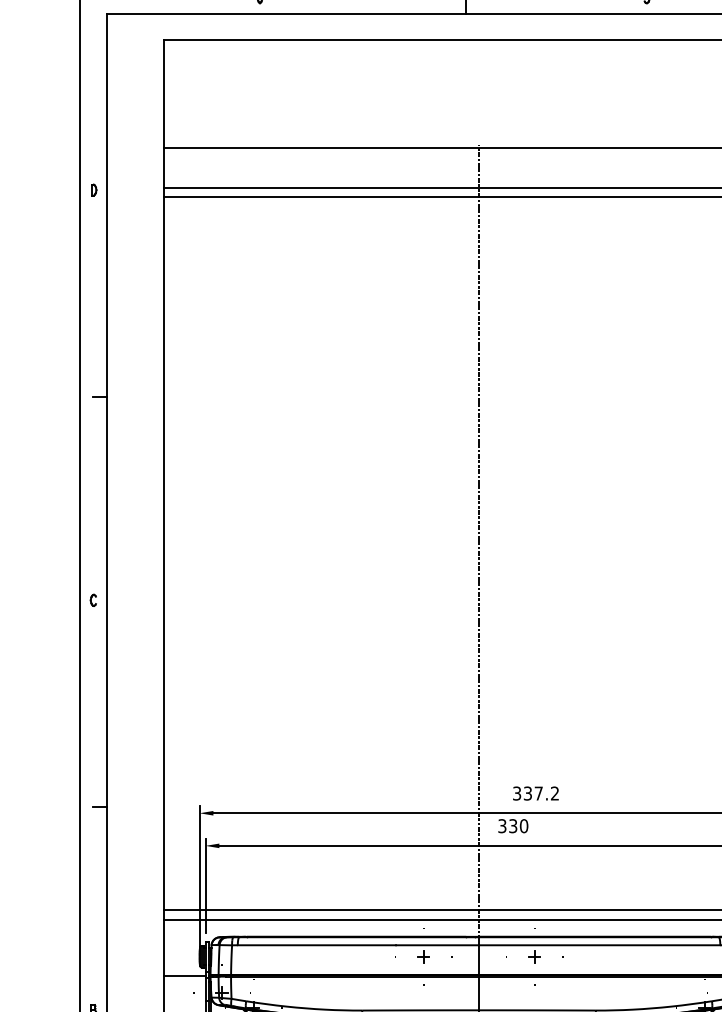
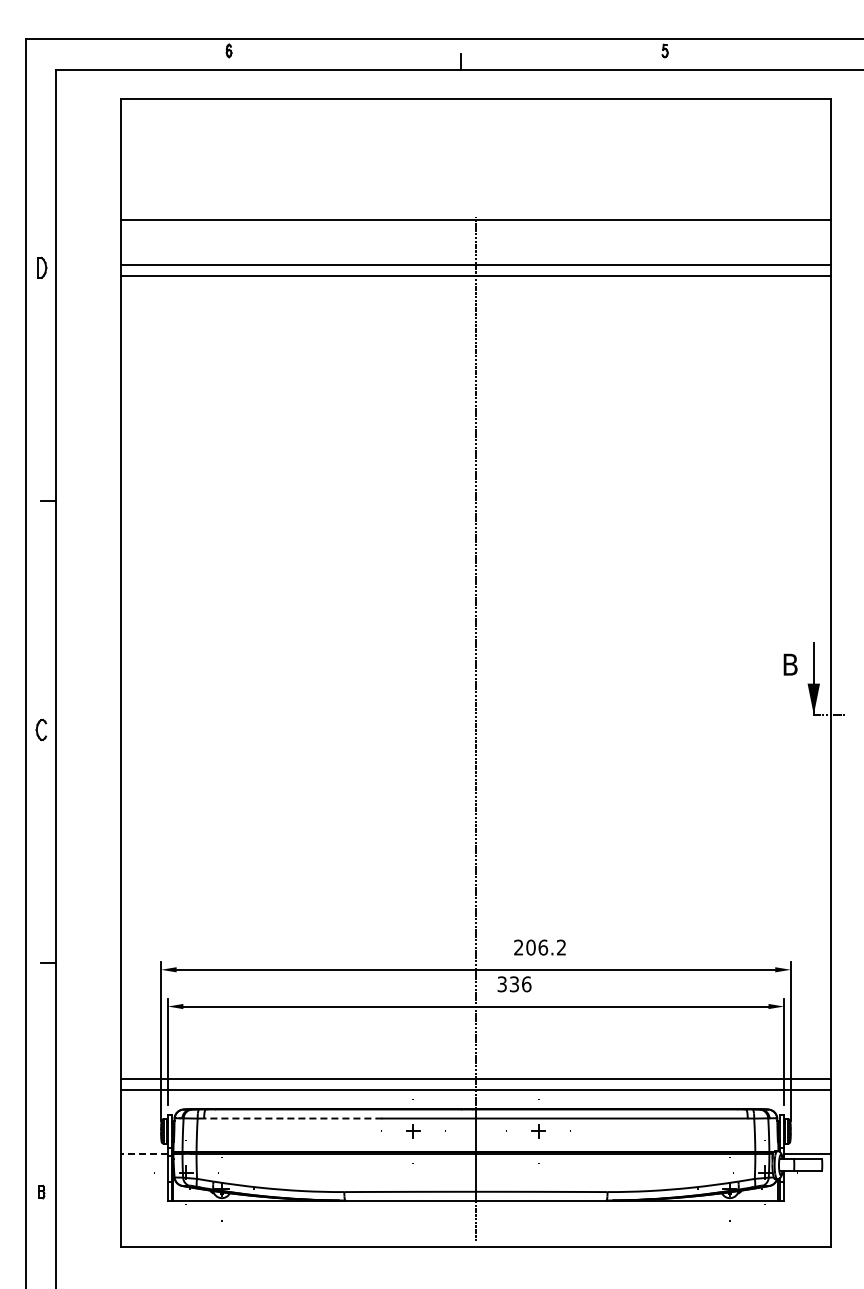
part: (94, 189) -> (42, 267), size x1.6
part: (93, 599) -> (41, 729), size x1.6
text: (528, 793) -> (531, 947), 337.2 -> 206.2
text: (523, 825) -> (526, 983), 330 -> 336
line: (316, 945) -> (292, 1118), solid -> dashed
line: (183, 976) -> (143, 1153), solid -> dashed

